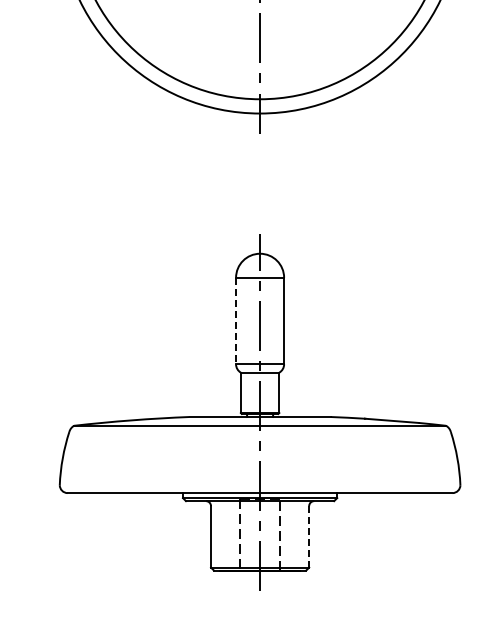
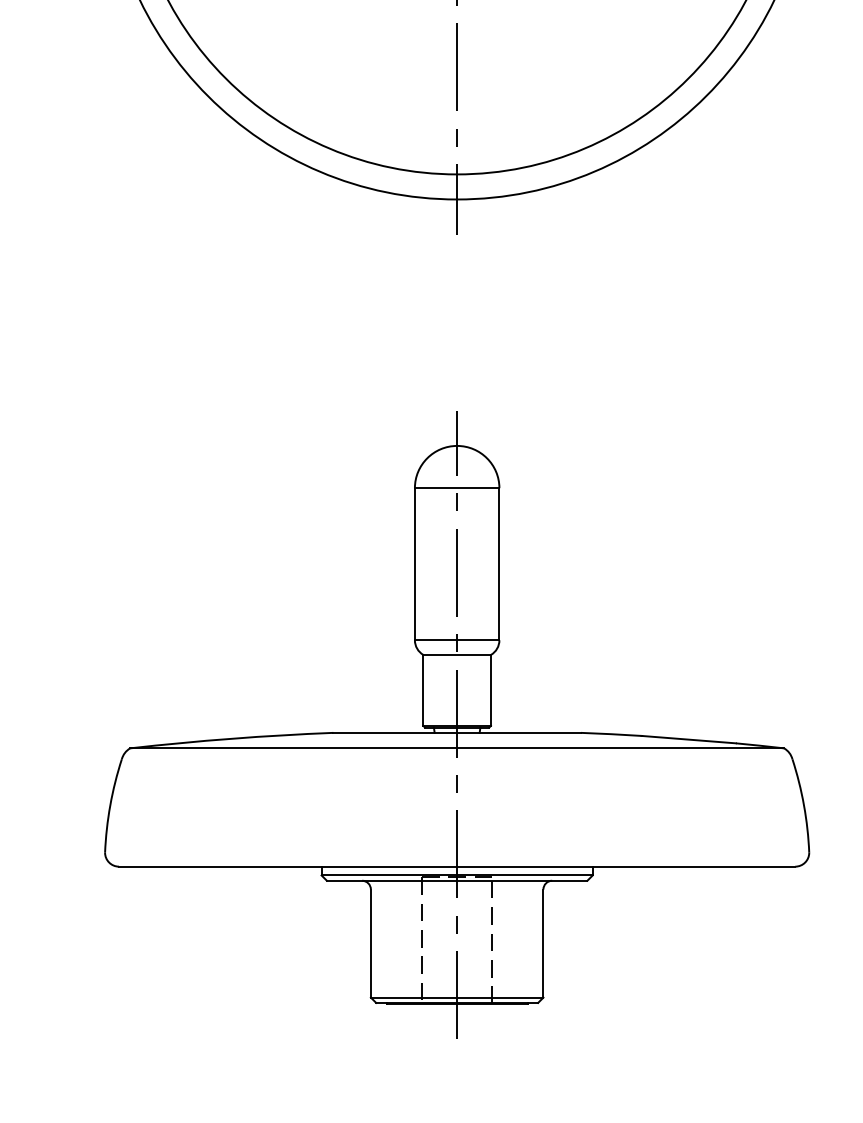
line: (236, 321) -> (415, 565), dashed -> solid
line: (309, 536) -> (543, 942), dashed -> solid

